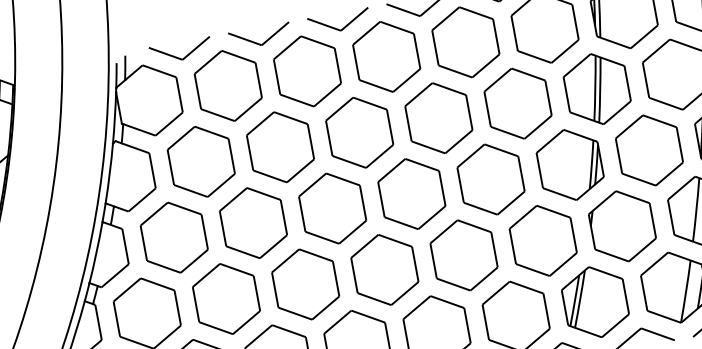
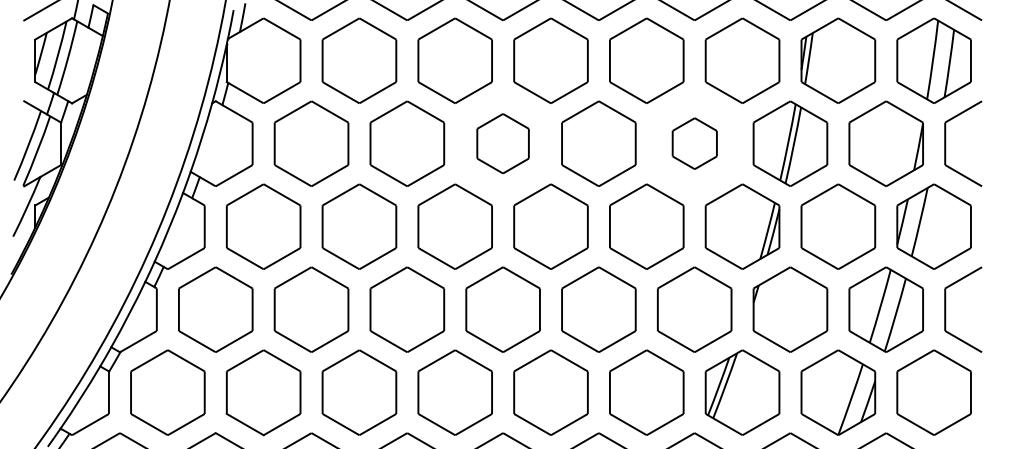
part: (517, 103) -> (694, 143), size x0.6
part: (359, 132) -> (502, 143), size x0.7

